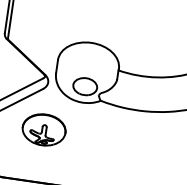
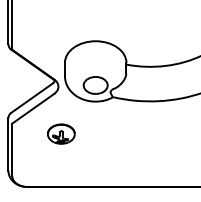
part: (44, 129) -> (61, 133), size x0.62

